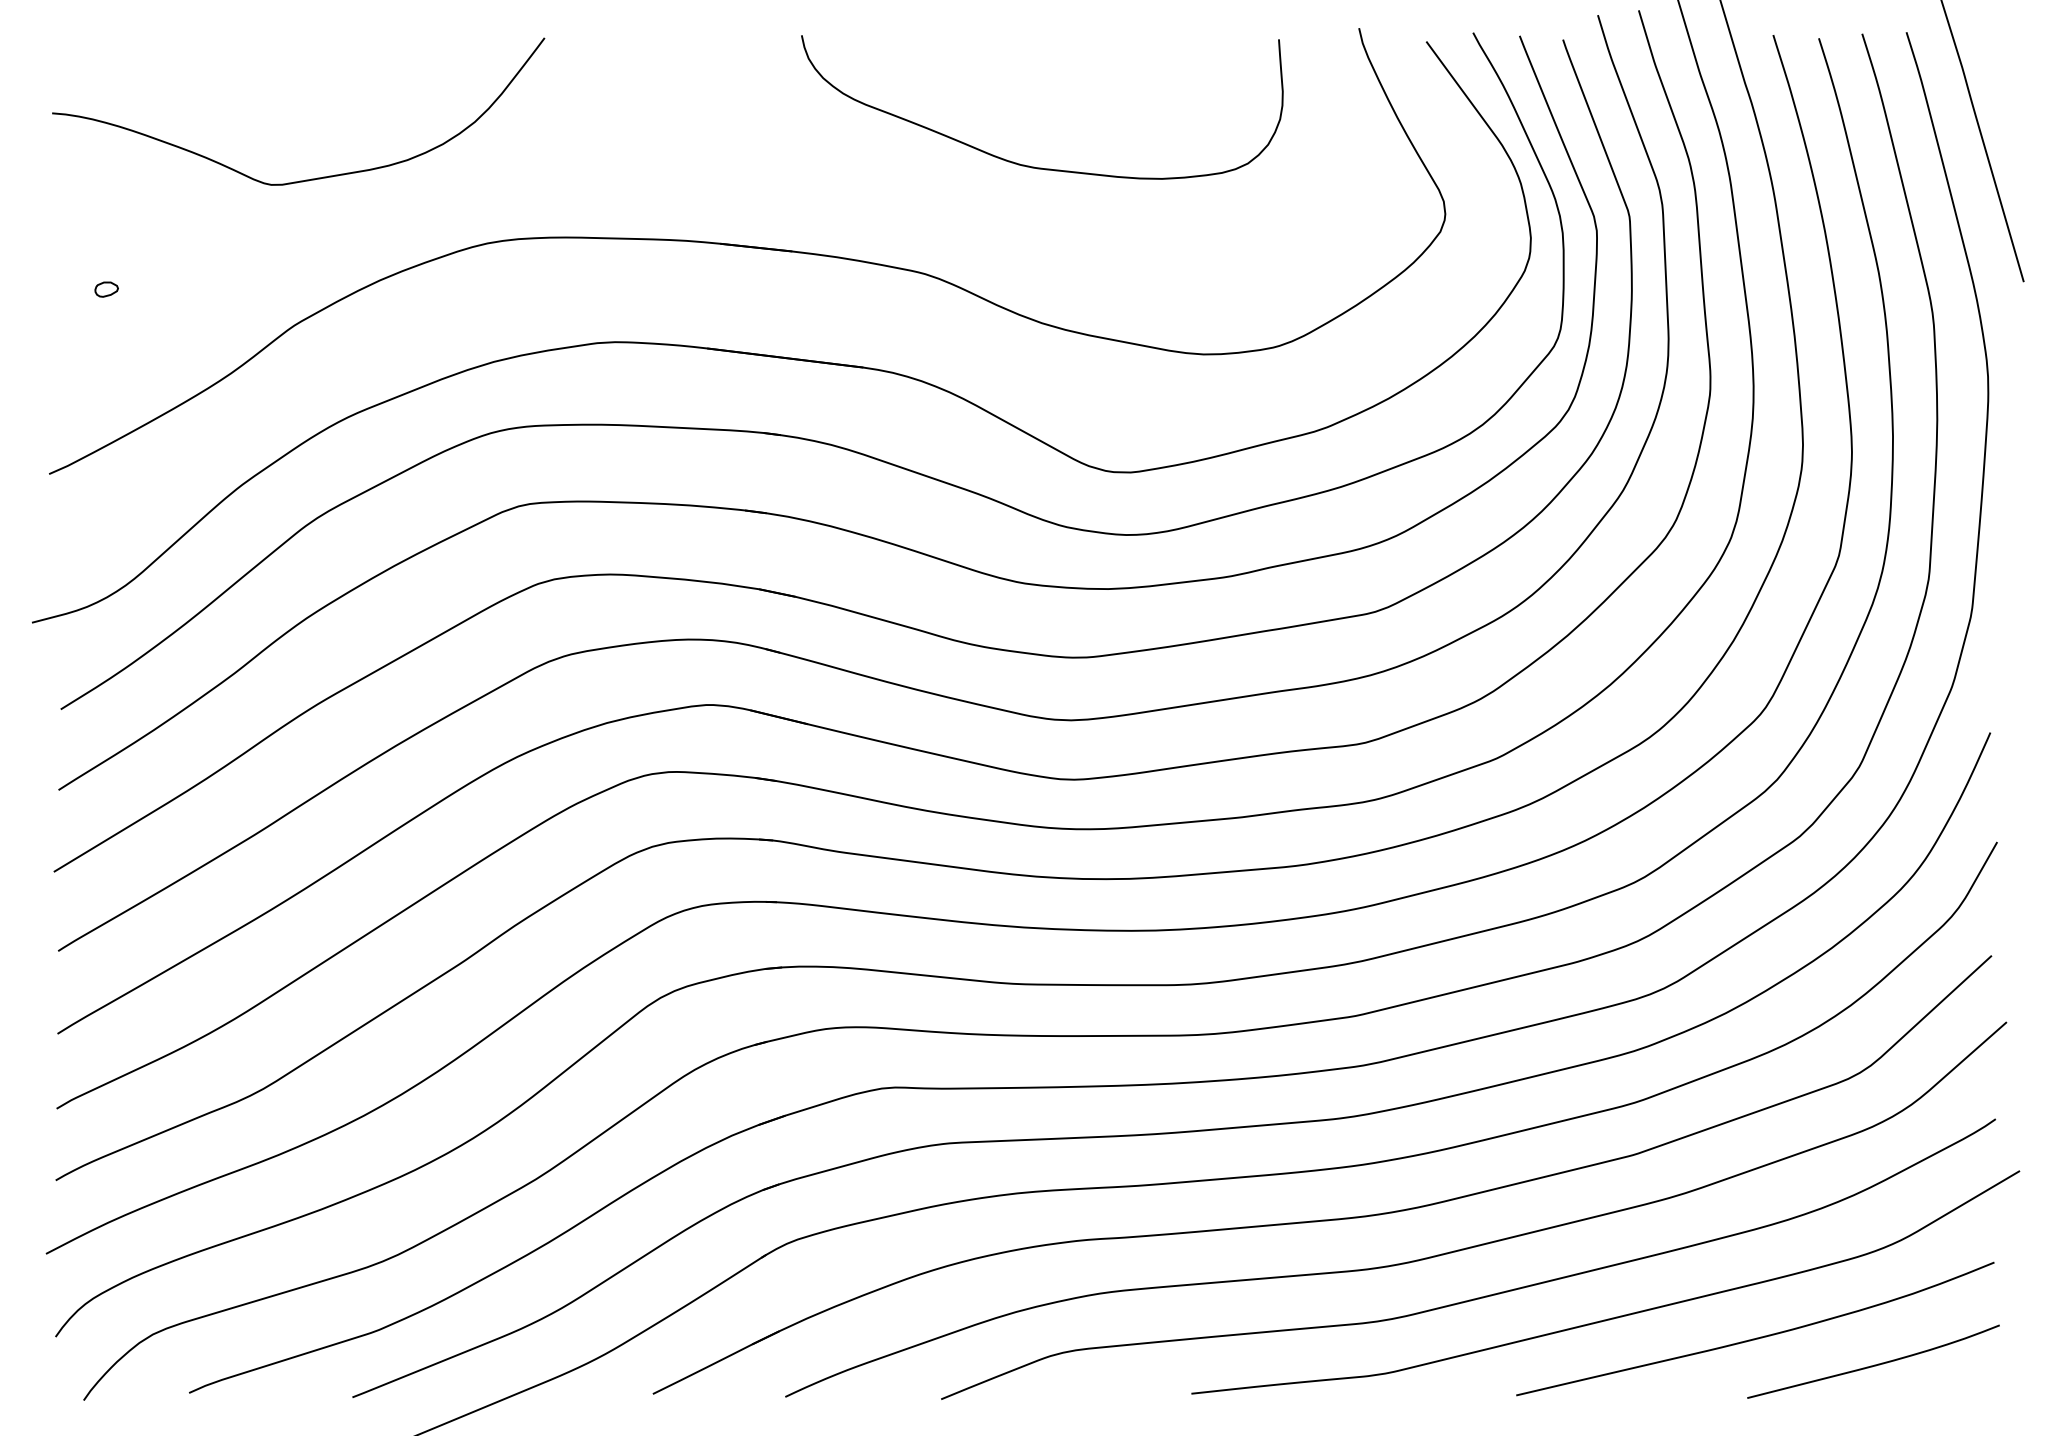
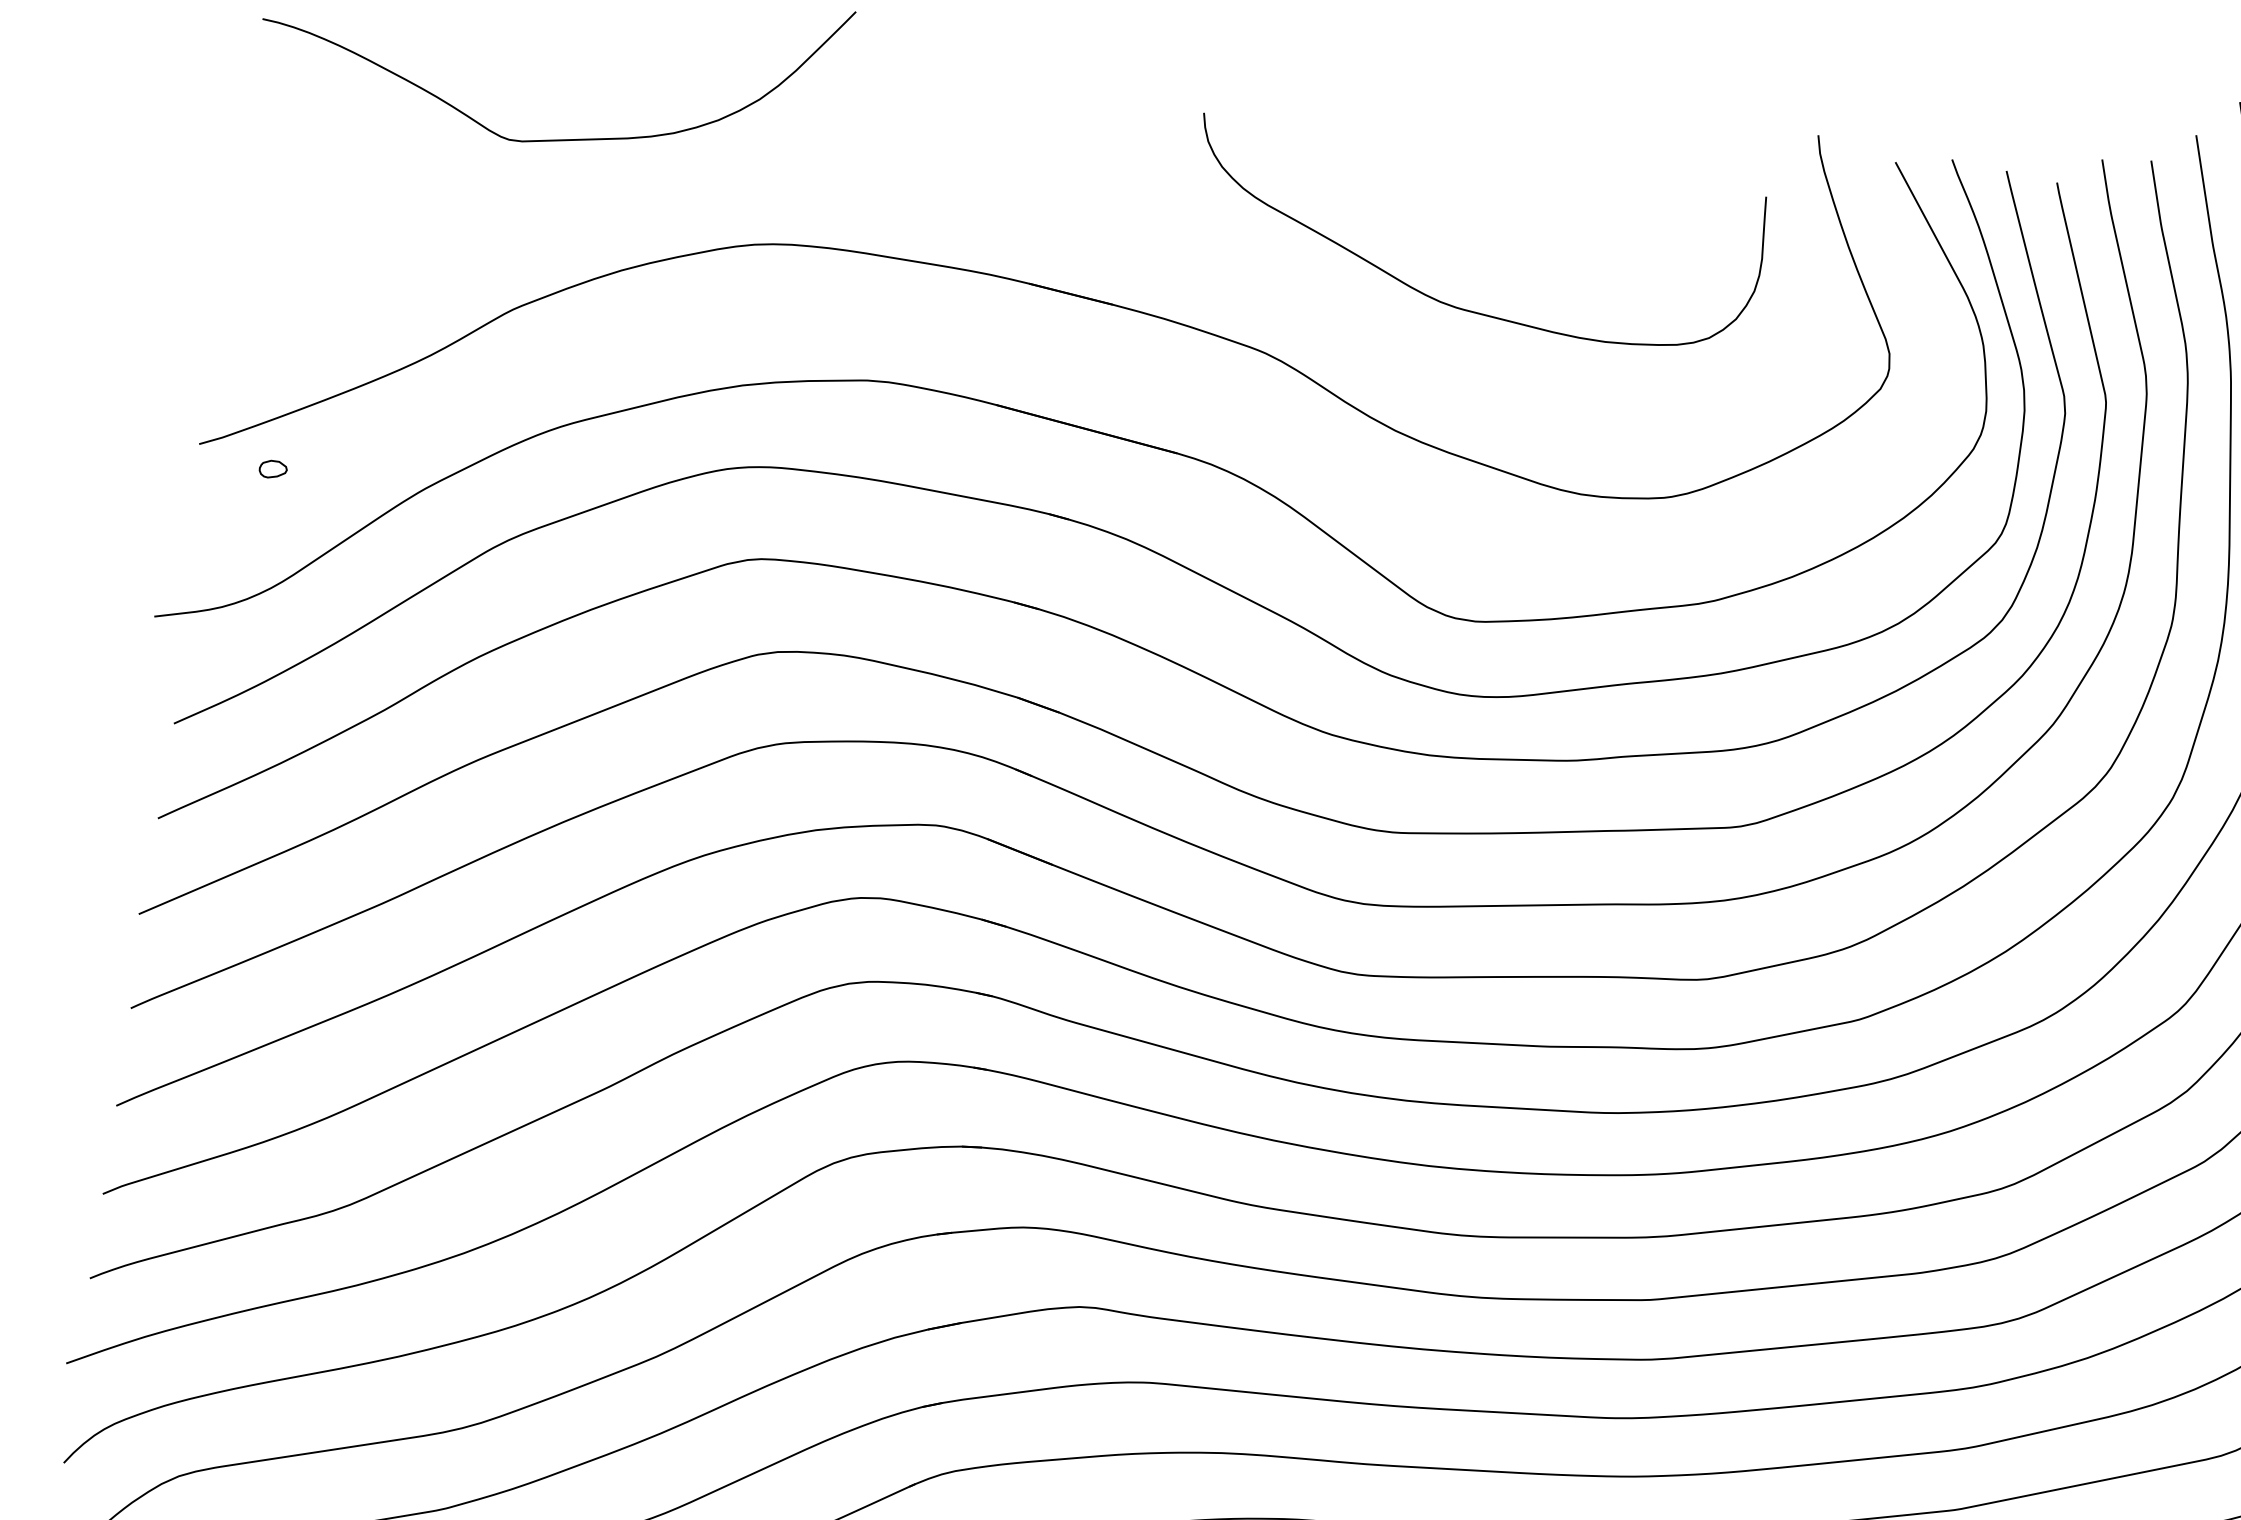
curve: (1029, 165) -> (1451, 304), moved
part: (106, 289) -> (273, 469), moved

